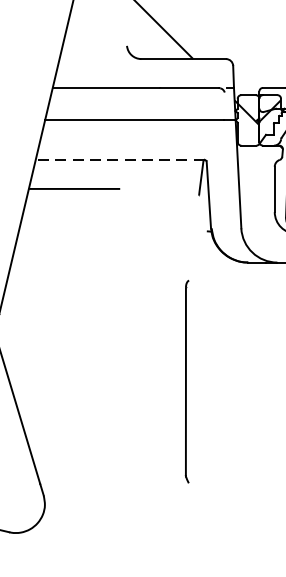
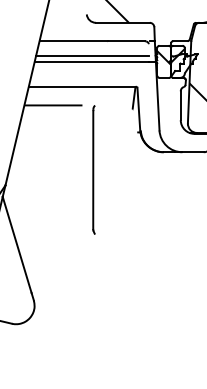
line: (135, 110) -> (92, 55), added
line: (120, 160) -> (82, 87), dashed -> solid
line: (186, 380) -> (93, 169), moved

